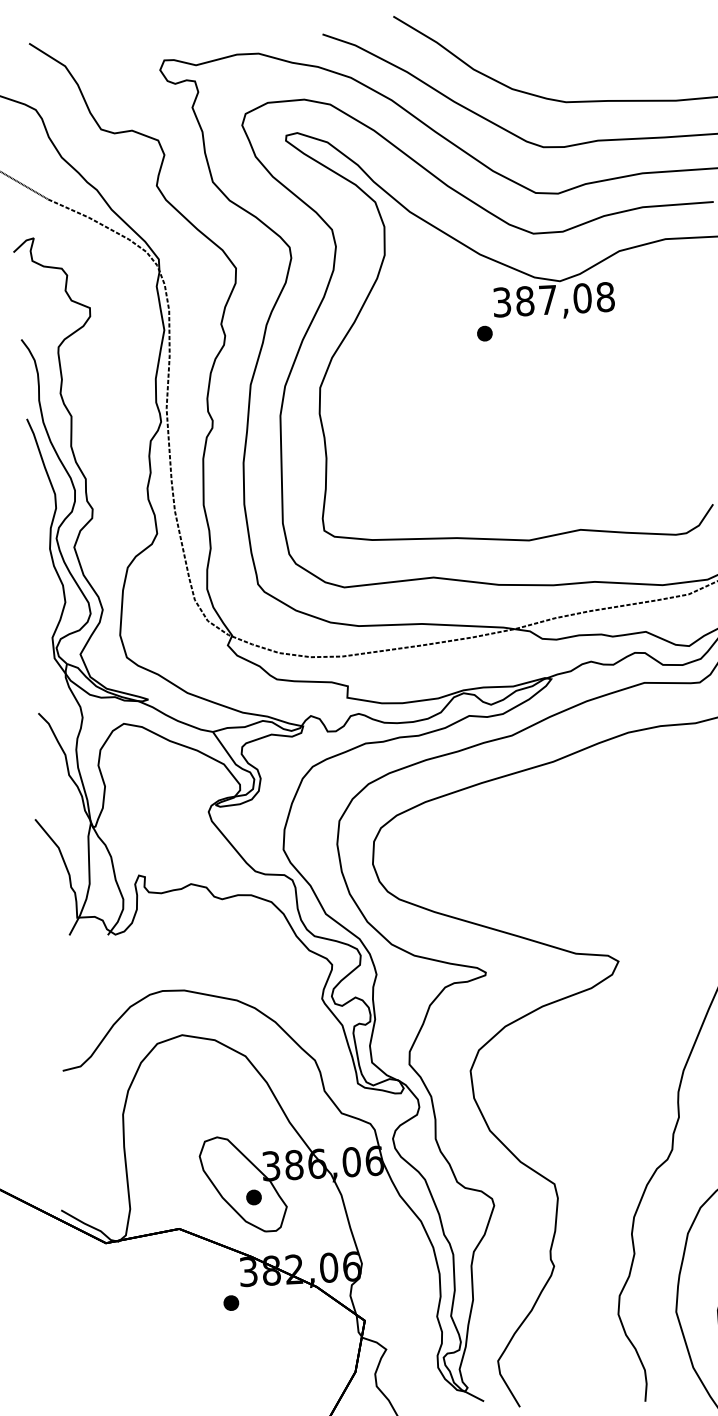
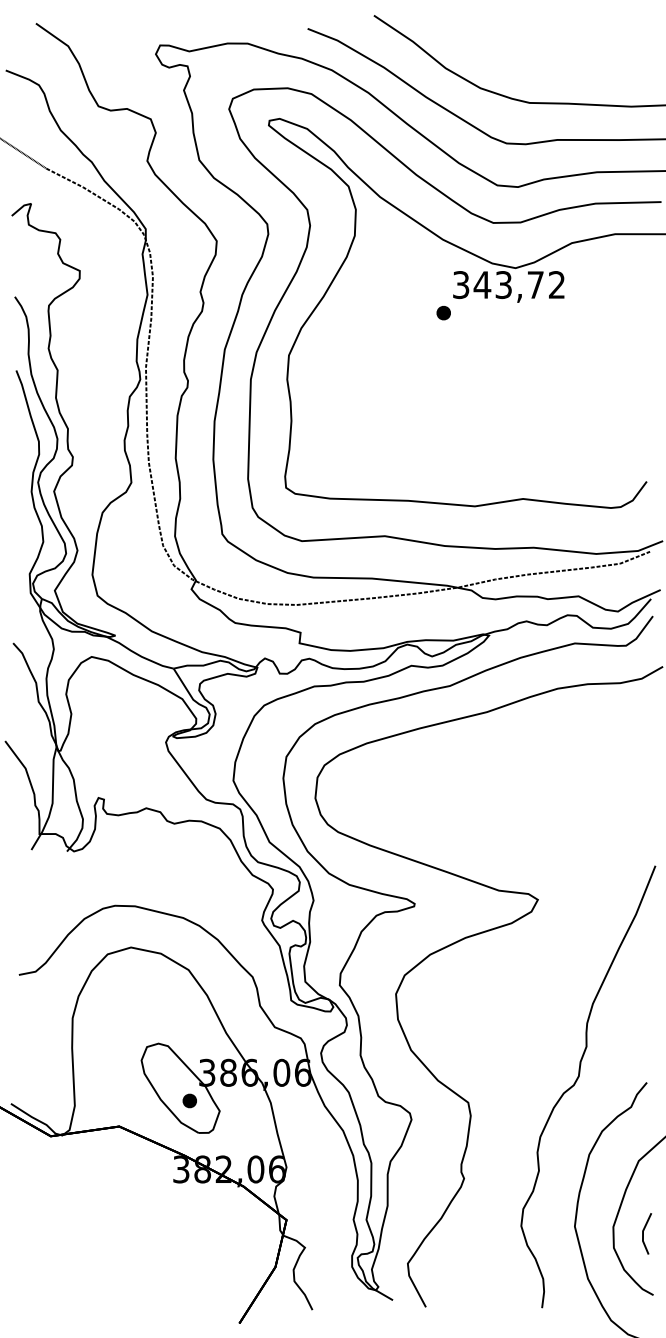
text: (565, 299) -> (519, 285), 387,08 -> 343,72
part: (230, 1303) -> (163, 1197), removed

